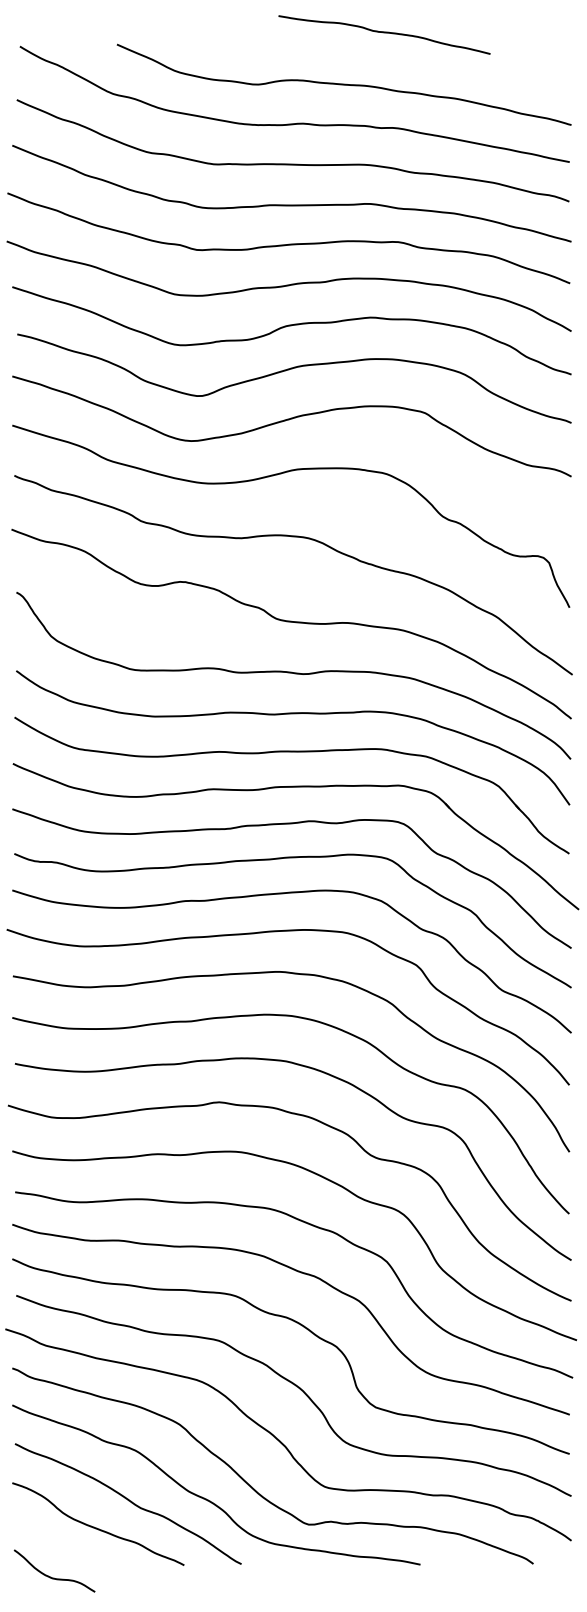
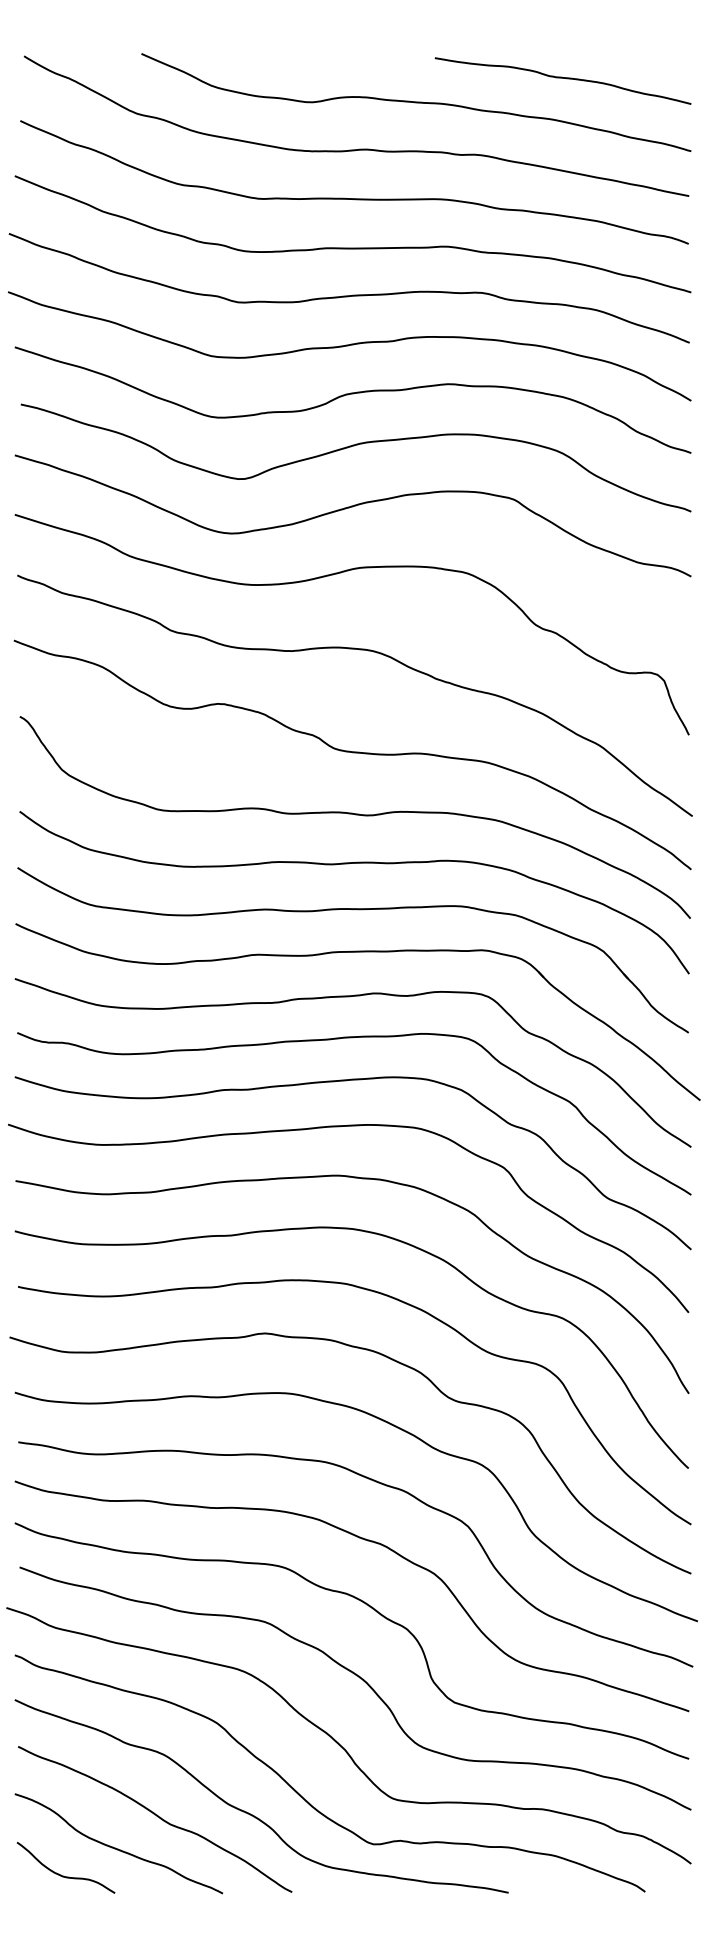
curve: (384, 33) -> (563, 79), moved
curve: (54, 1577) -> (65, 1875), moved

